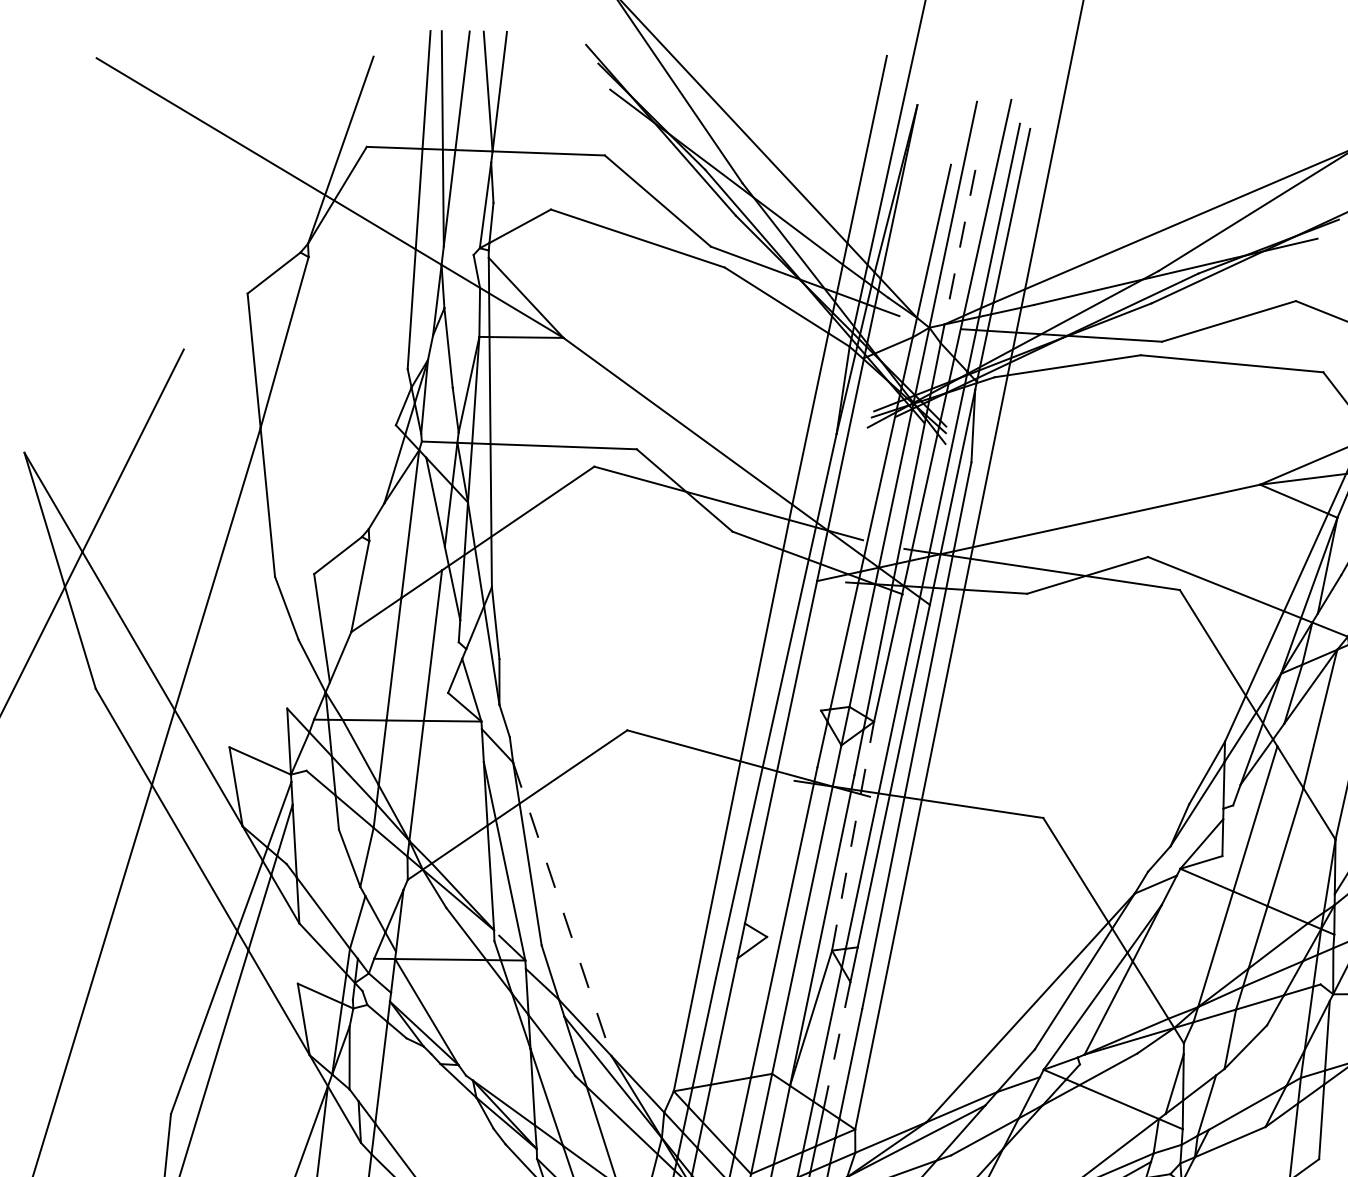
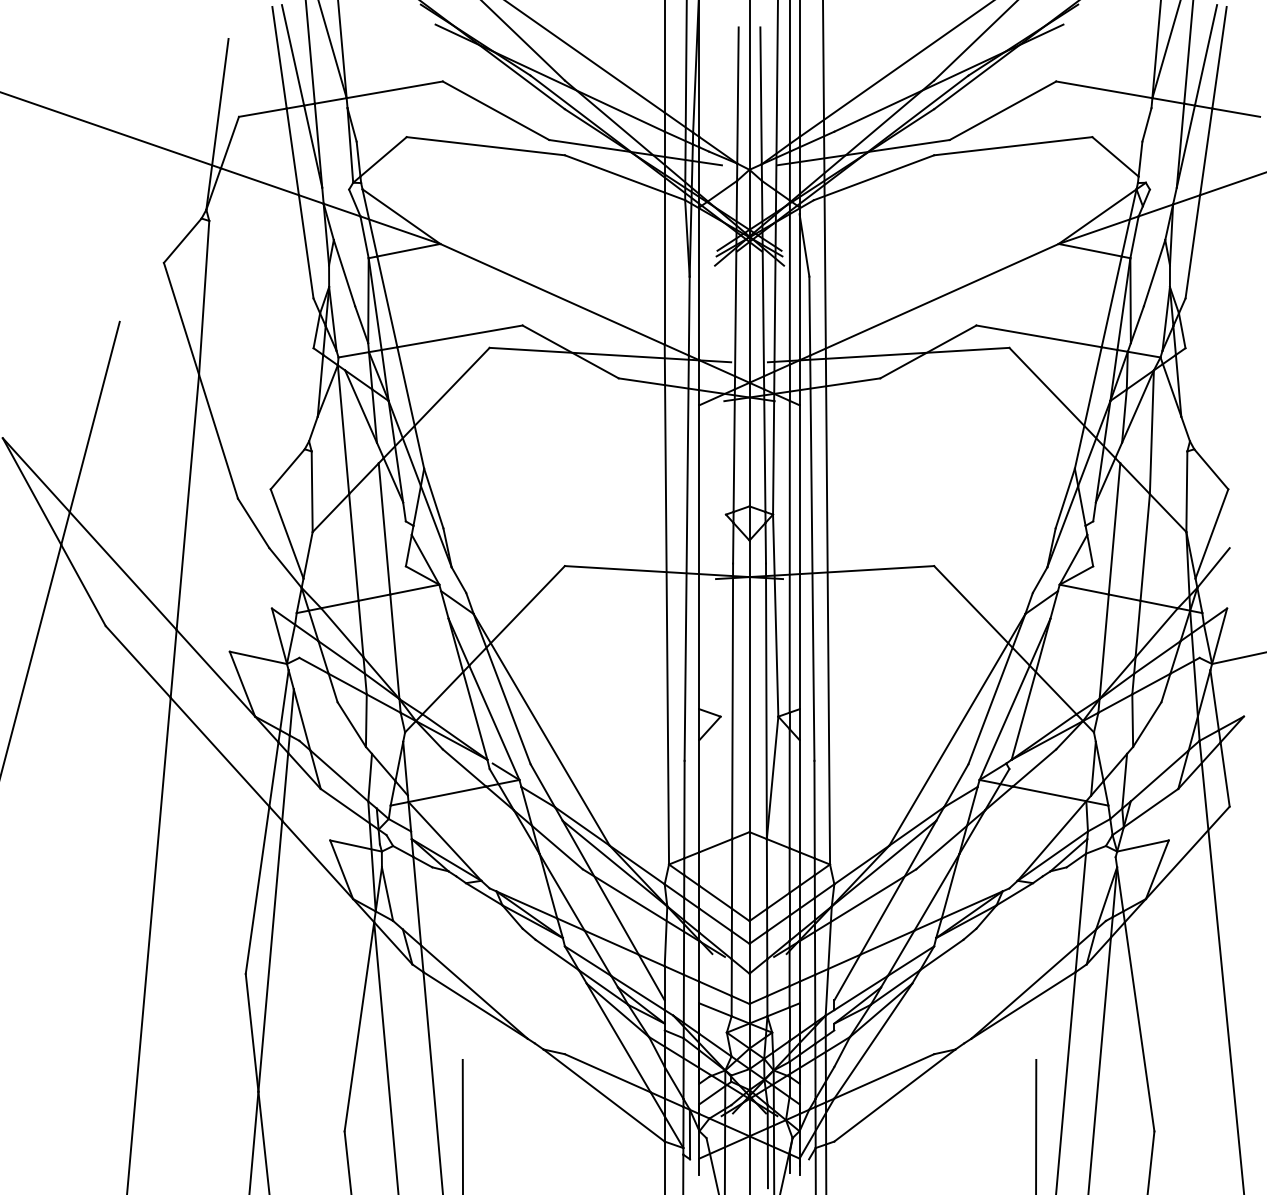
line: (960, 248) -> (761, 96), dashed -> solid
line: (852, 836) -> (775, 615), dashed -> solid
line: (561, 910) -> (541, 730), dashed -> solid
line: (836, 1045) -> (799, 796), dashed -> solid

